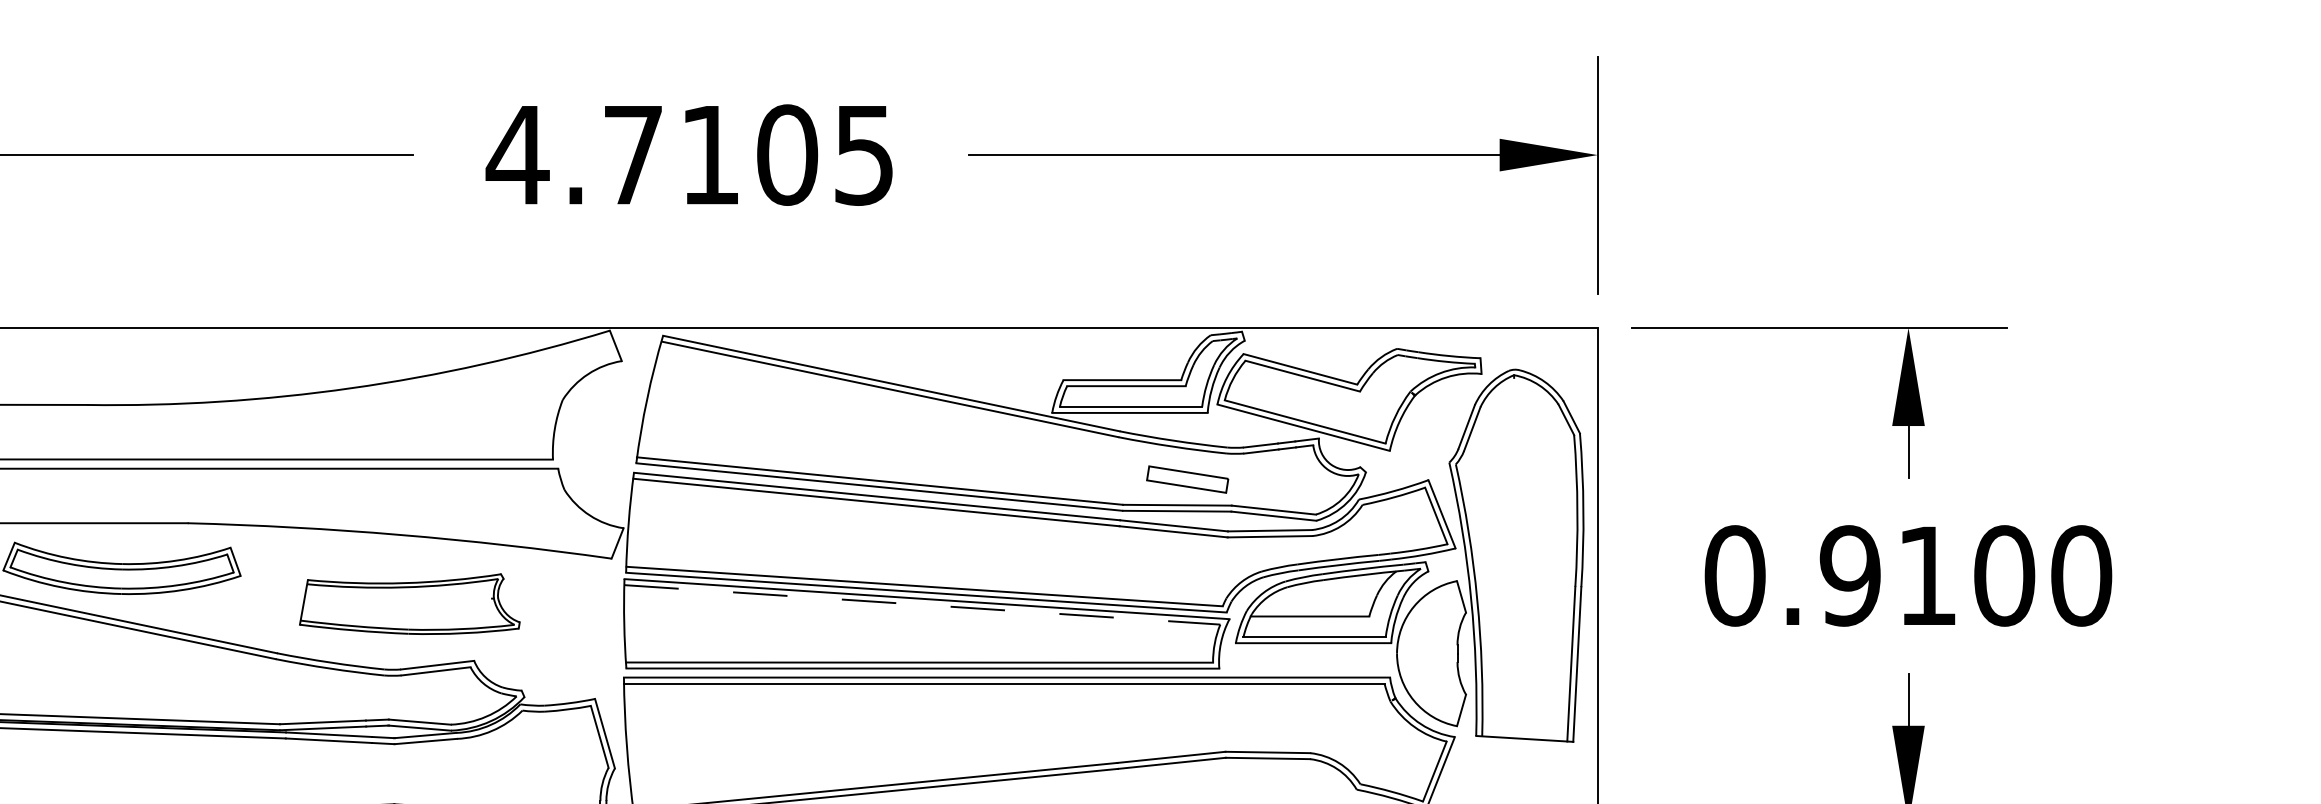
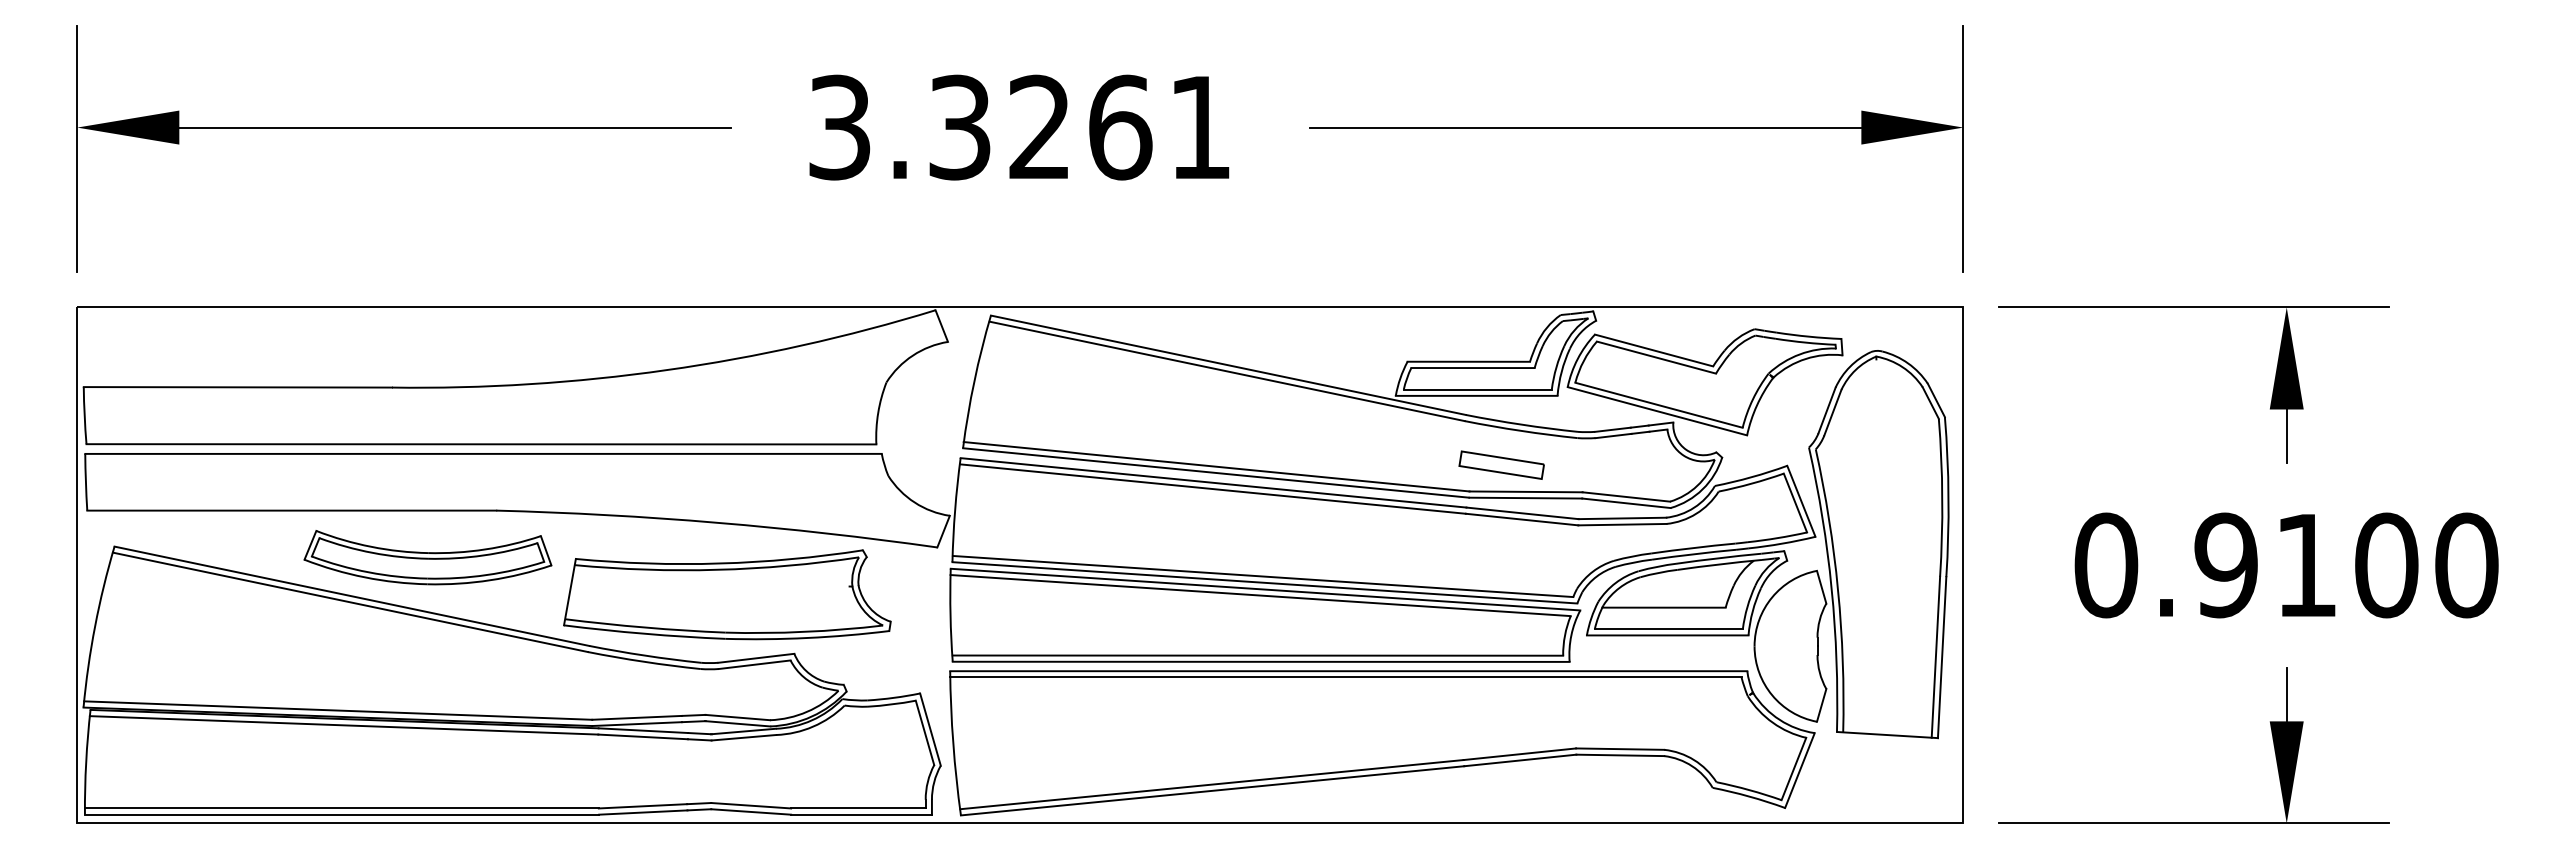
text: (688, 155) -> (1017, 127), 4.7105 -> 3.3261
part: (1187, 478) -> (1501, 464), moved
part: (409, 603) -> (727, 594), size x1.43
line: (922, 604) -> (1260, 595), dashed -> solid

